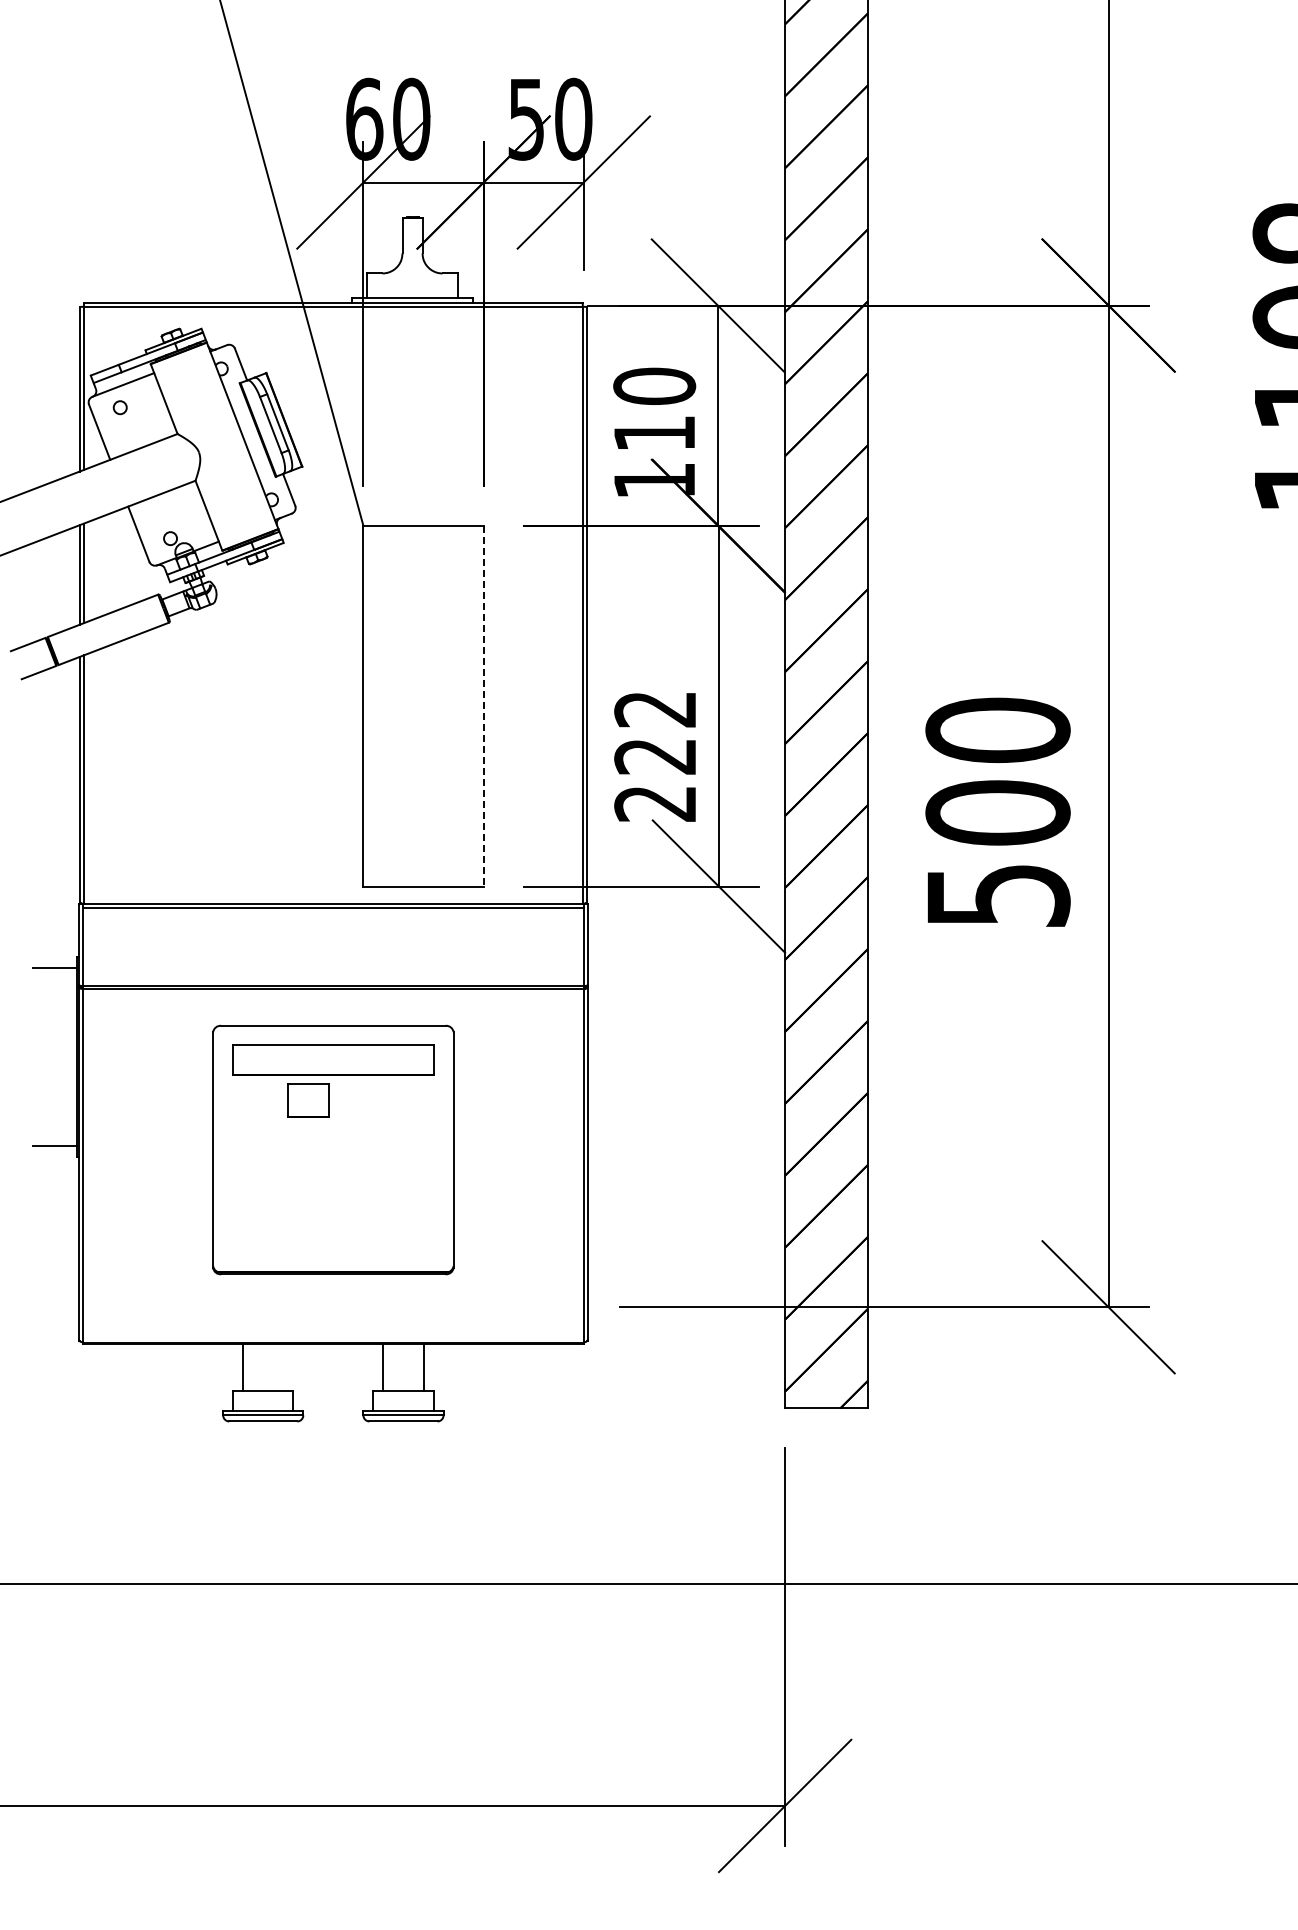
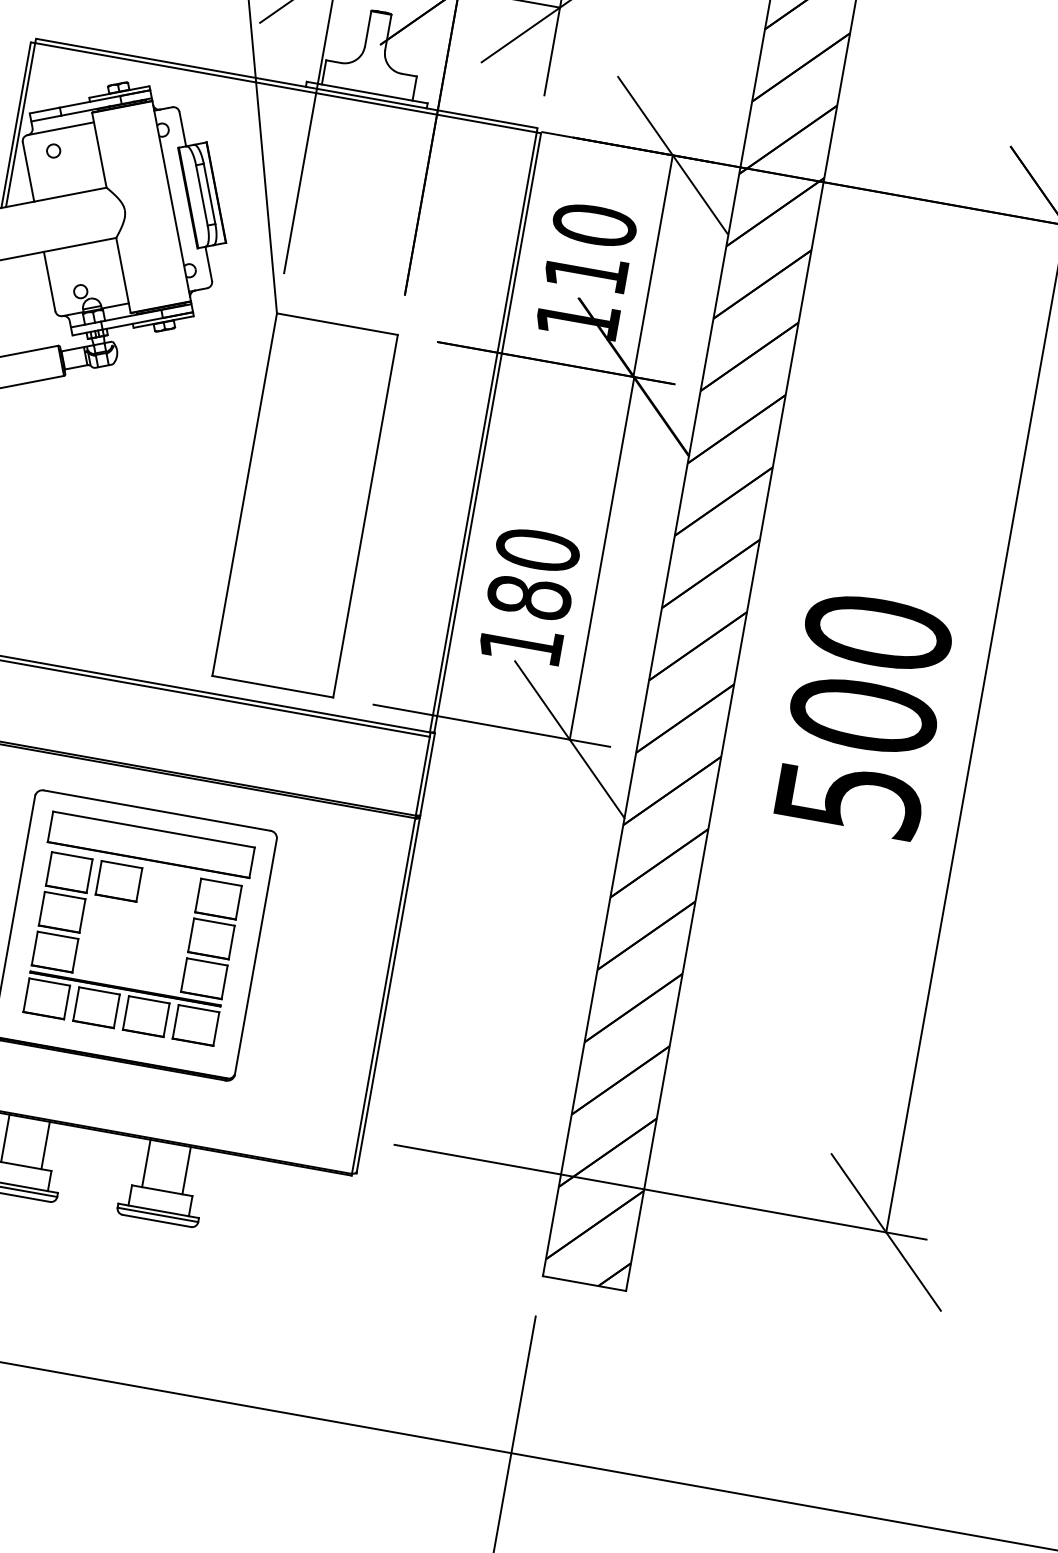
line: (483, 706) -> (365, 516), dashed -> solid
text: (655, 755) -> (529, 596), 222 -> 180
part: (333, 1202) -> (125, 988), added
line: (283, 1367) -> (45, 1145), added

